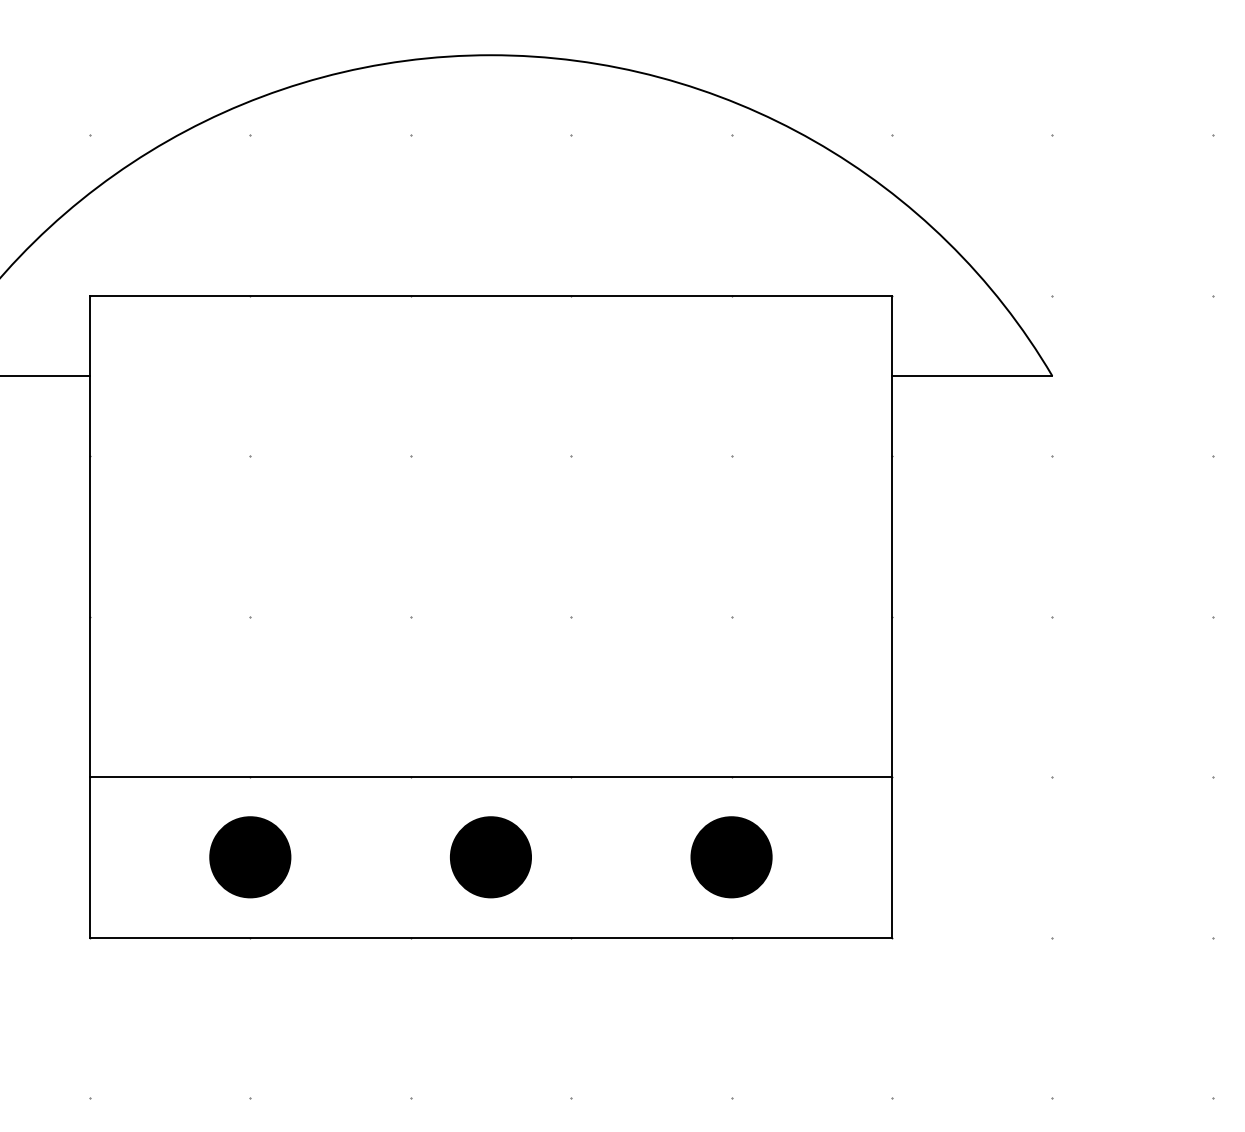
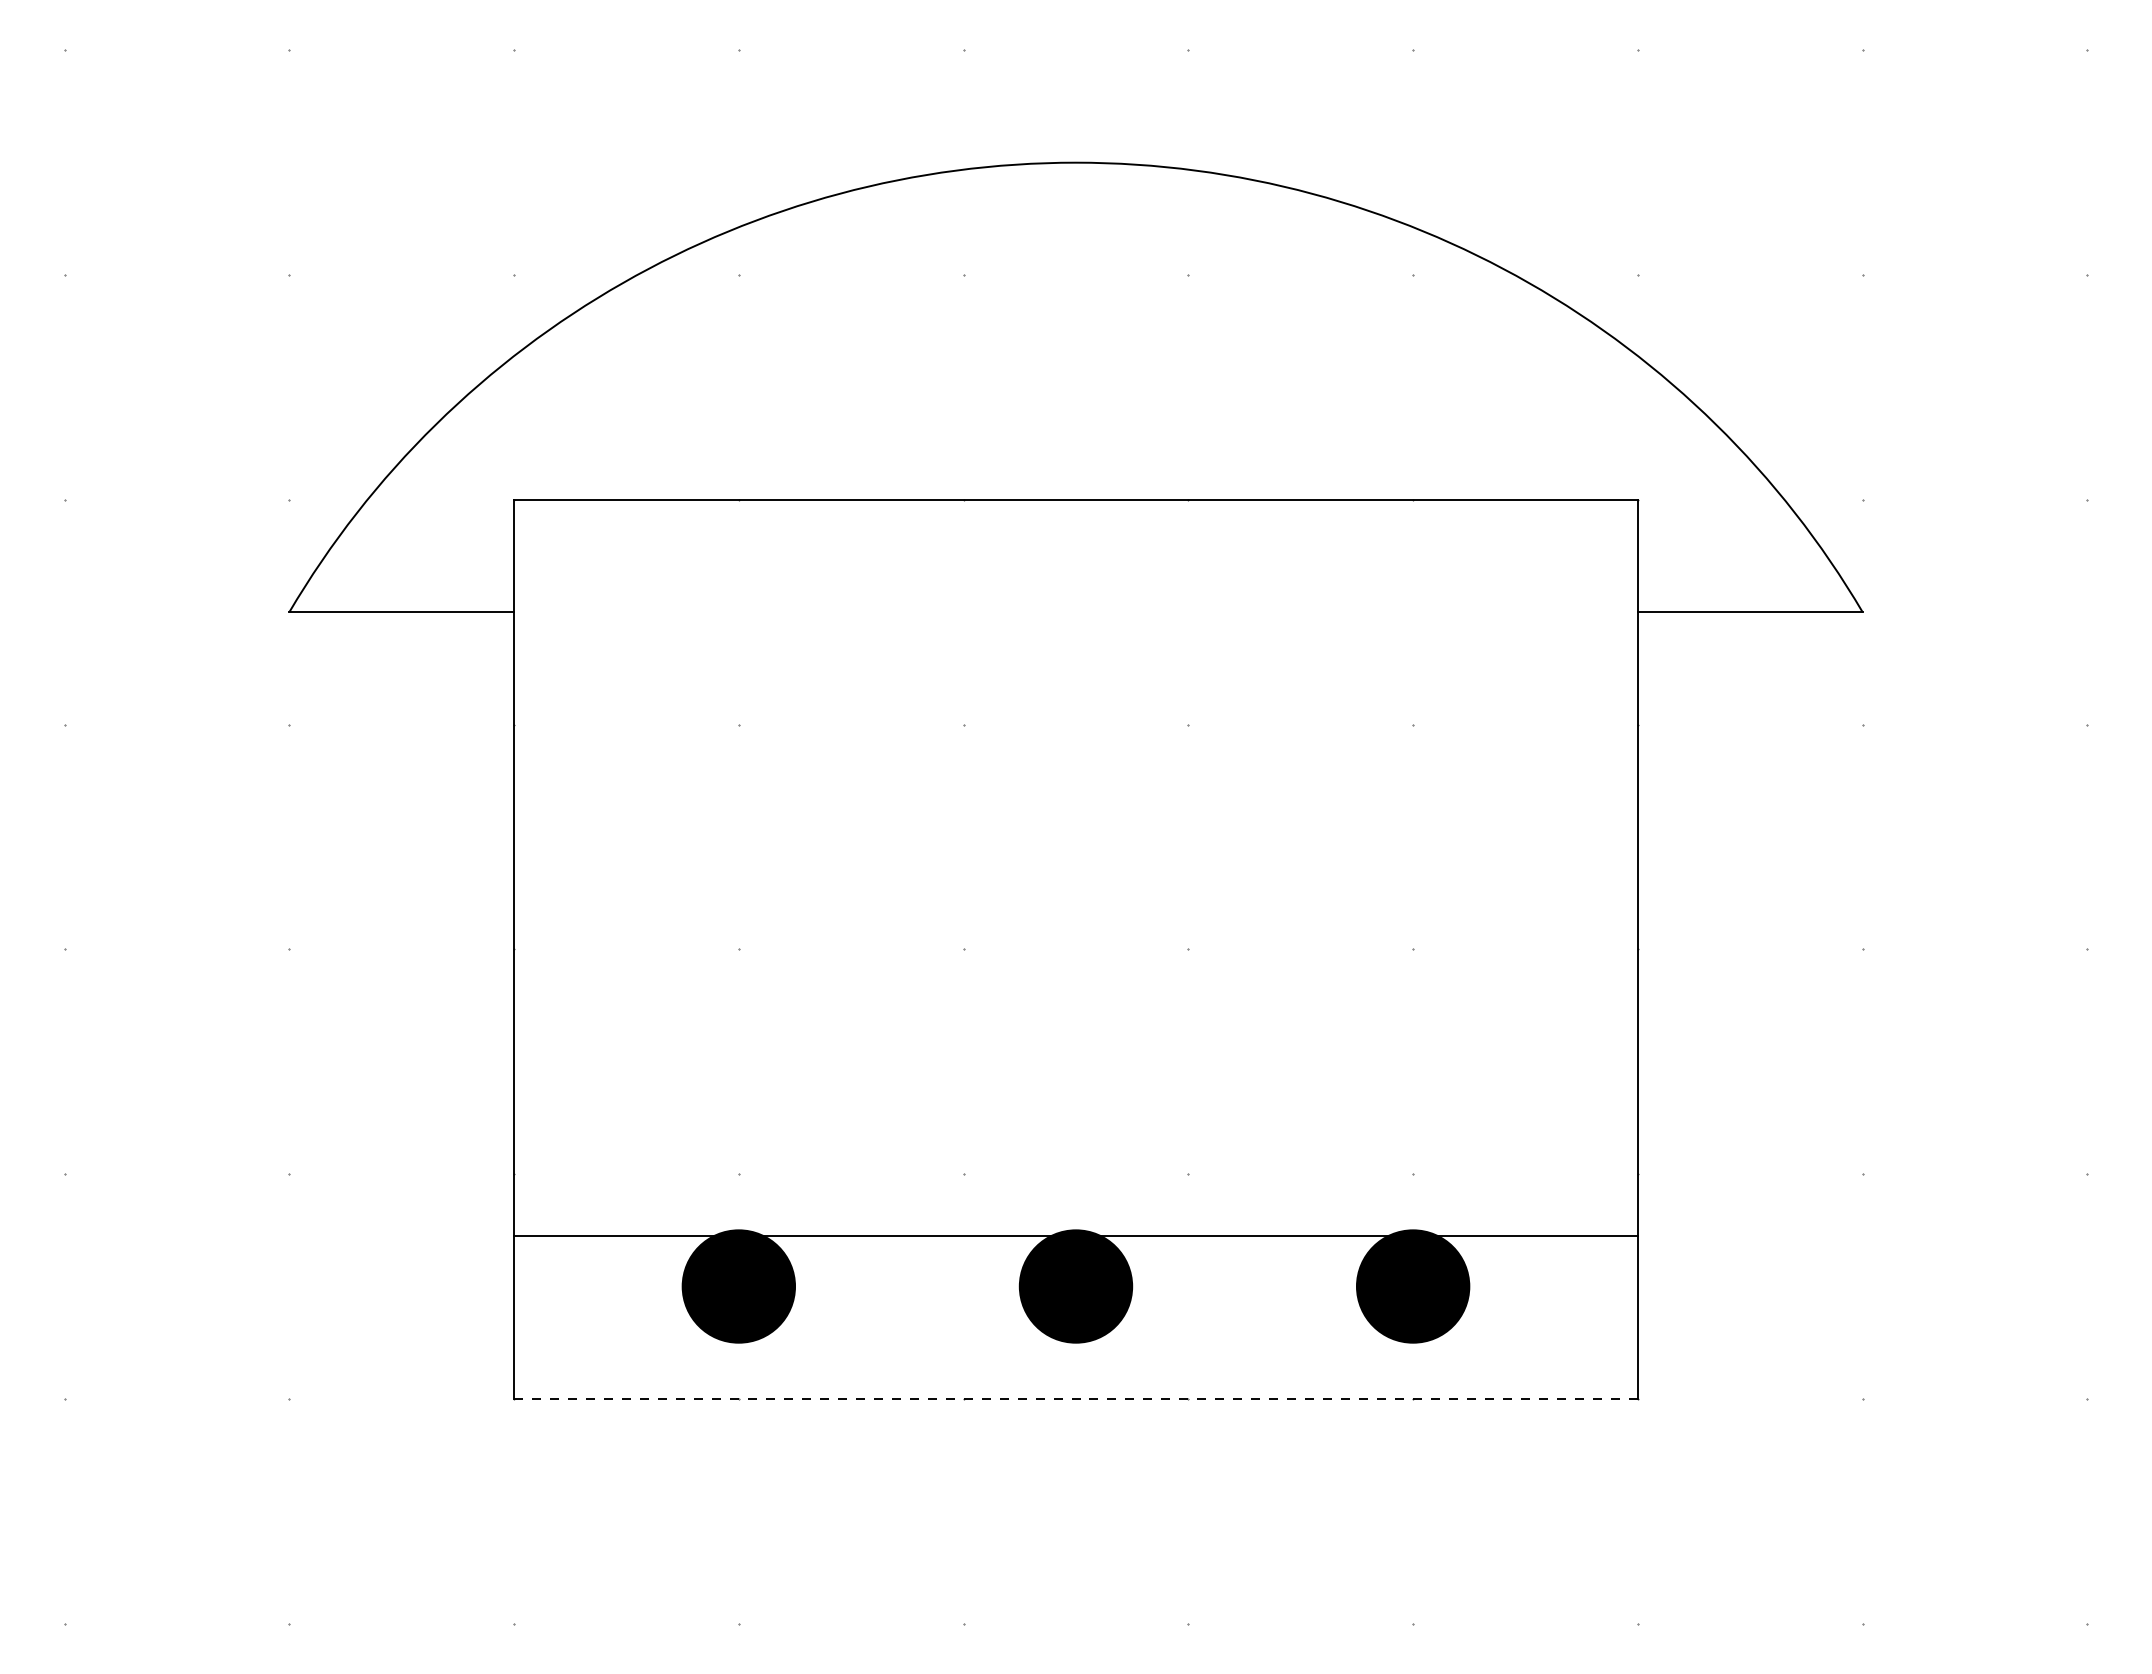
line: (490, 777) -> (1075, 1236), moved
line: (491, 937) -> (1076, 1398), solid -> dashed

